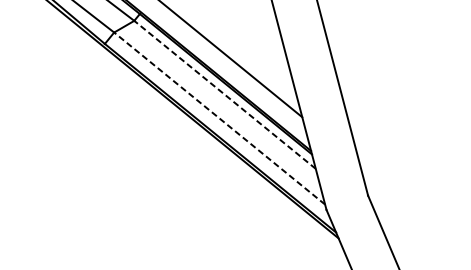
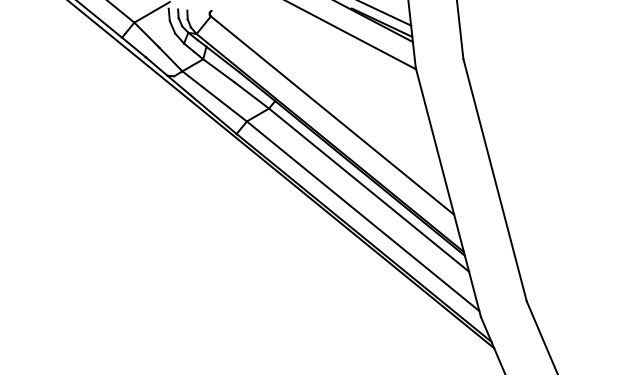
line: (224, 94) -> (368, 189), dashed -> solid
line: (219, 118) -> (363, 216), dashed -> solid

